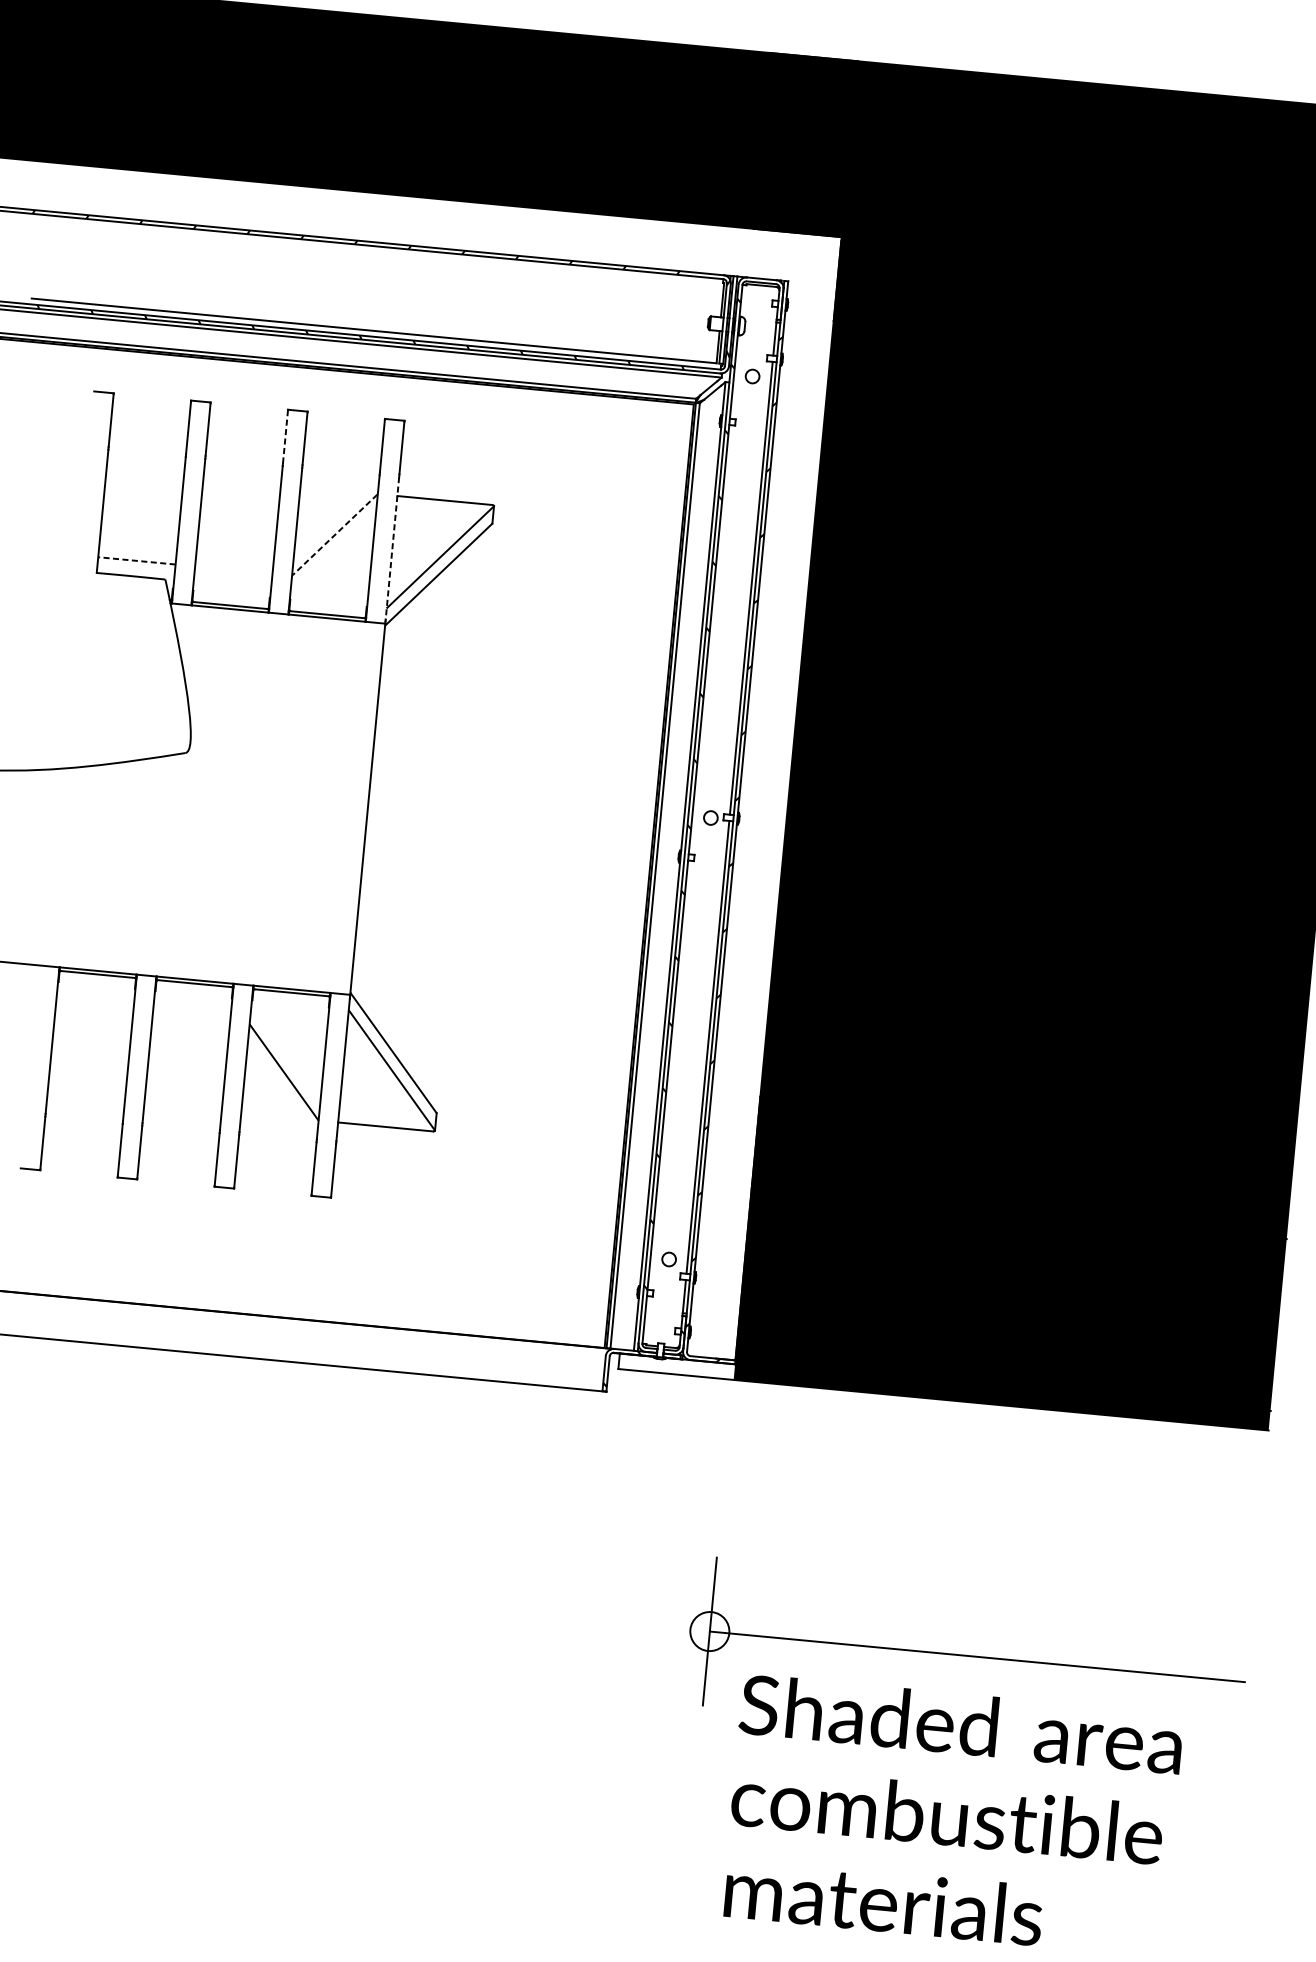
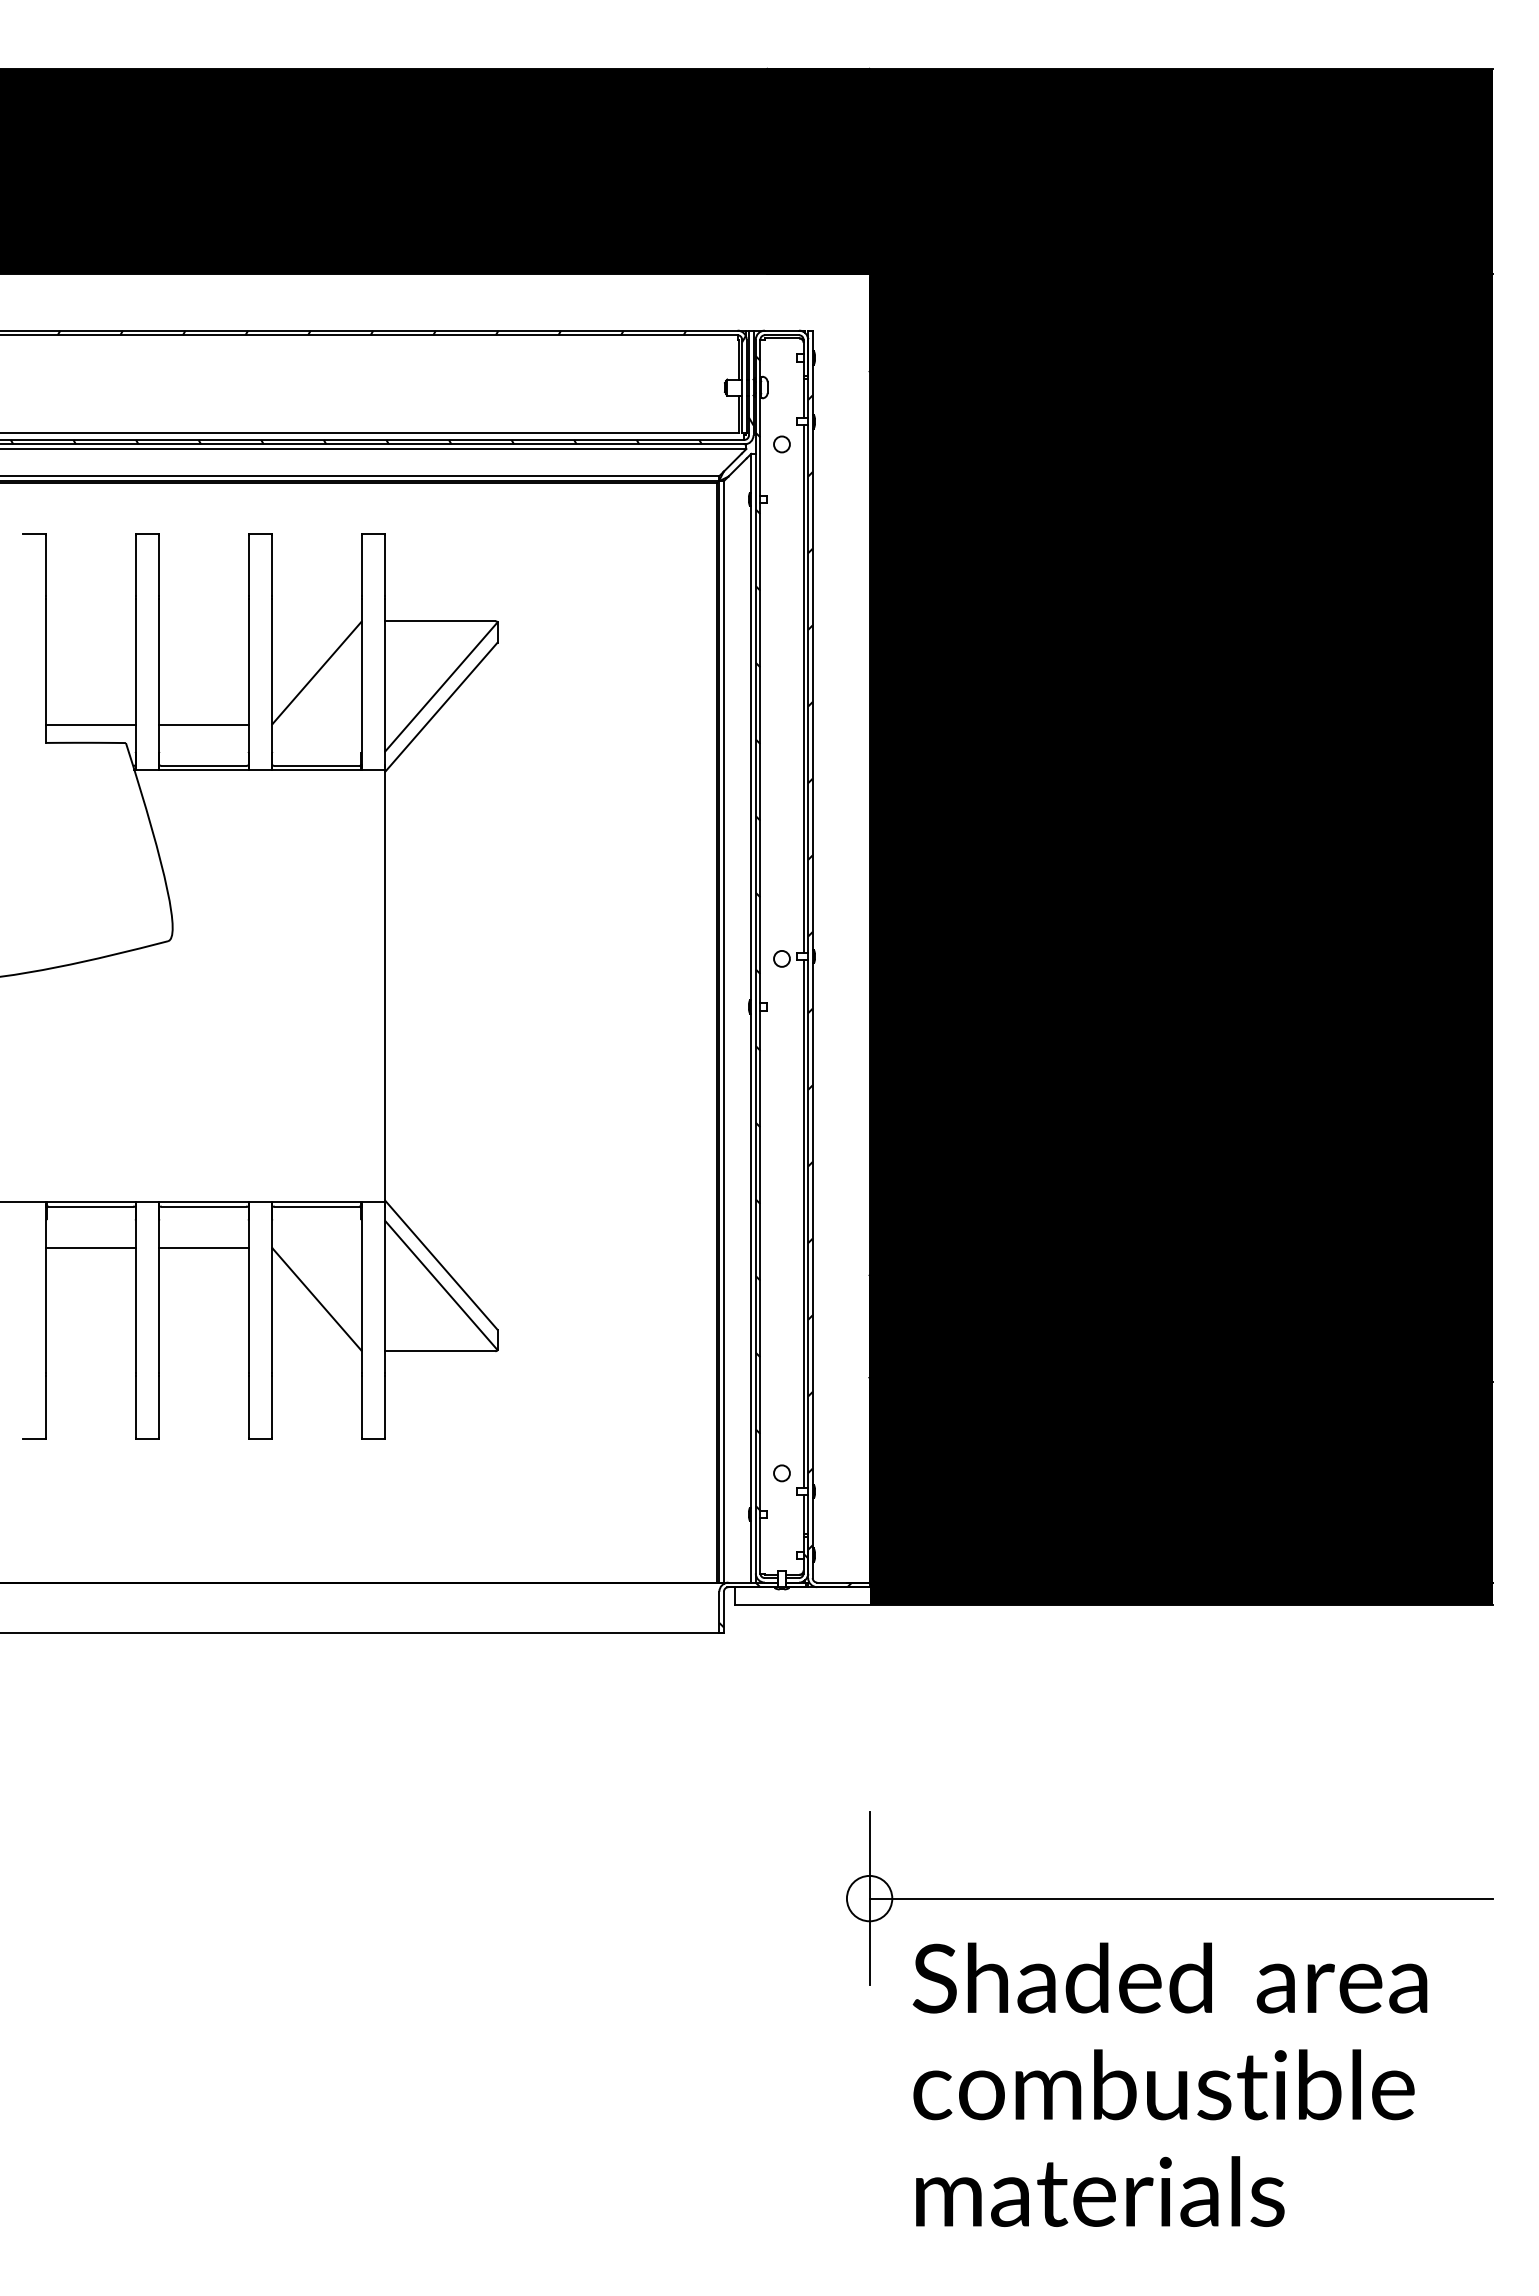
line: (285, 437) -> (249, 565), dashed -> solid
line: (335, 534) -> (317, 672), dashed -> solid
line: (392, 548) -> (384, 682), dashed -> solid
line: (136, 560) -> (90, 724), dashed -> solid
line: (233, 569) -> (203, 724), added
line: (94, 1009) -> (90, 1247), added
line: (191, 1018) -> (203, 1247), added

